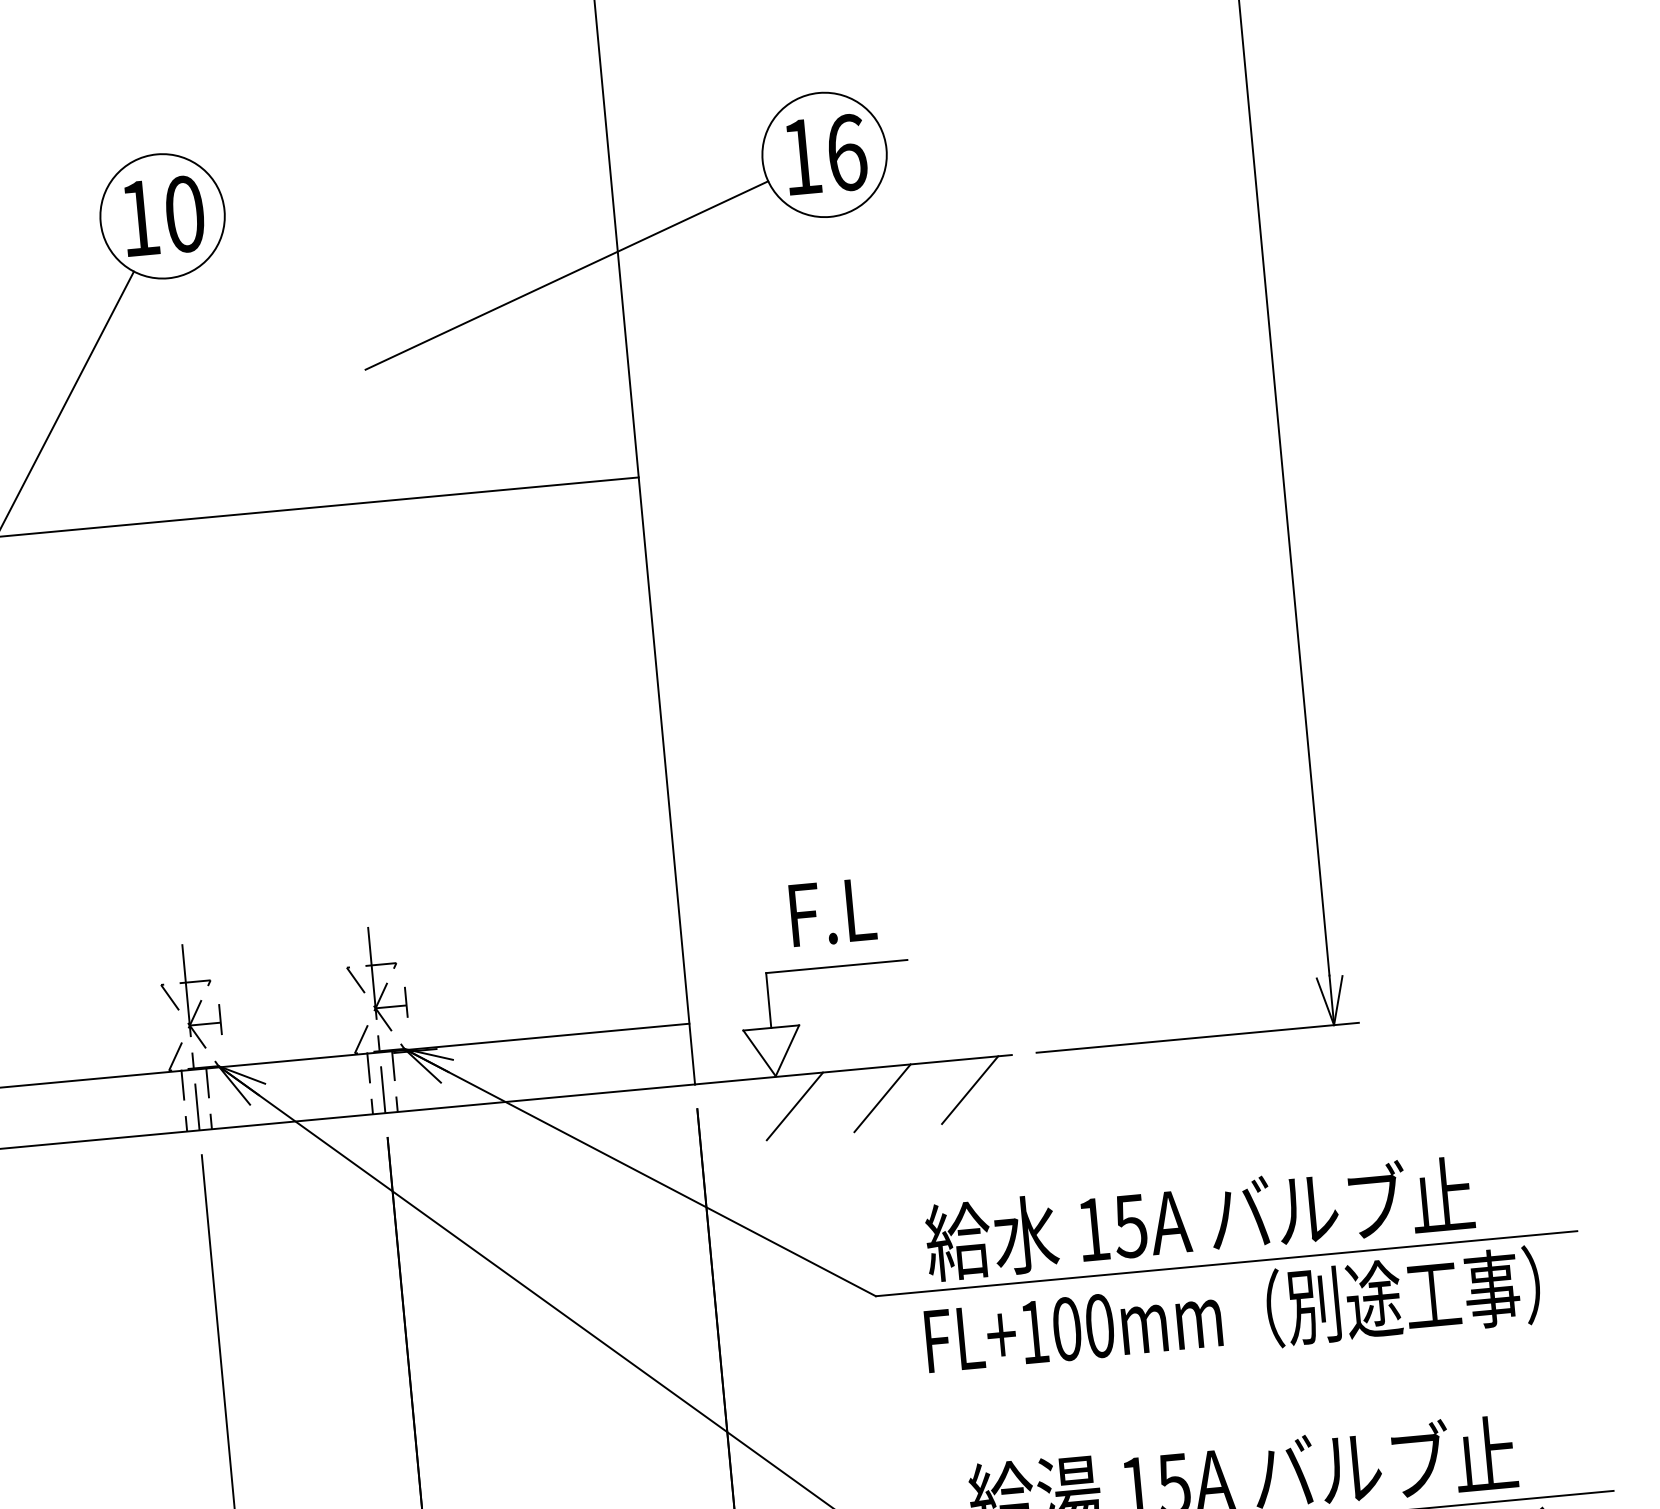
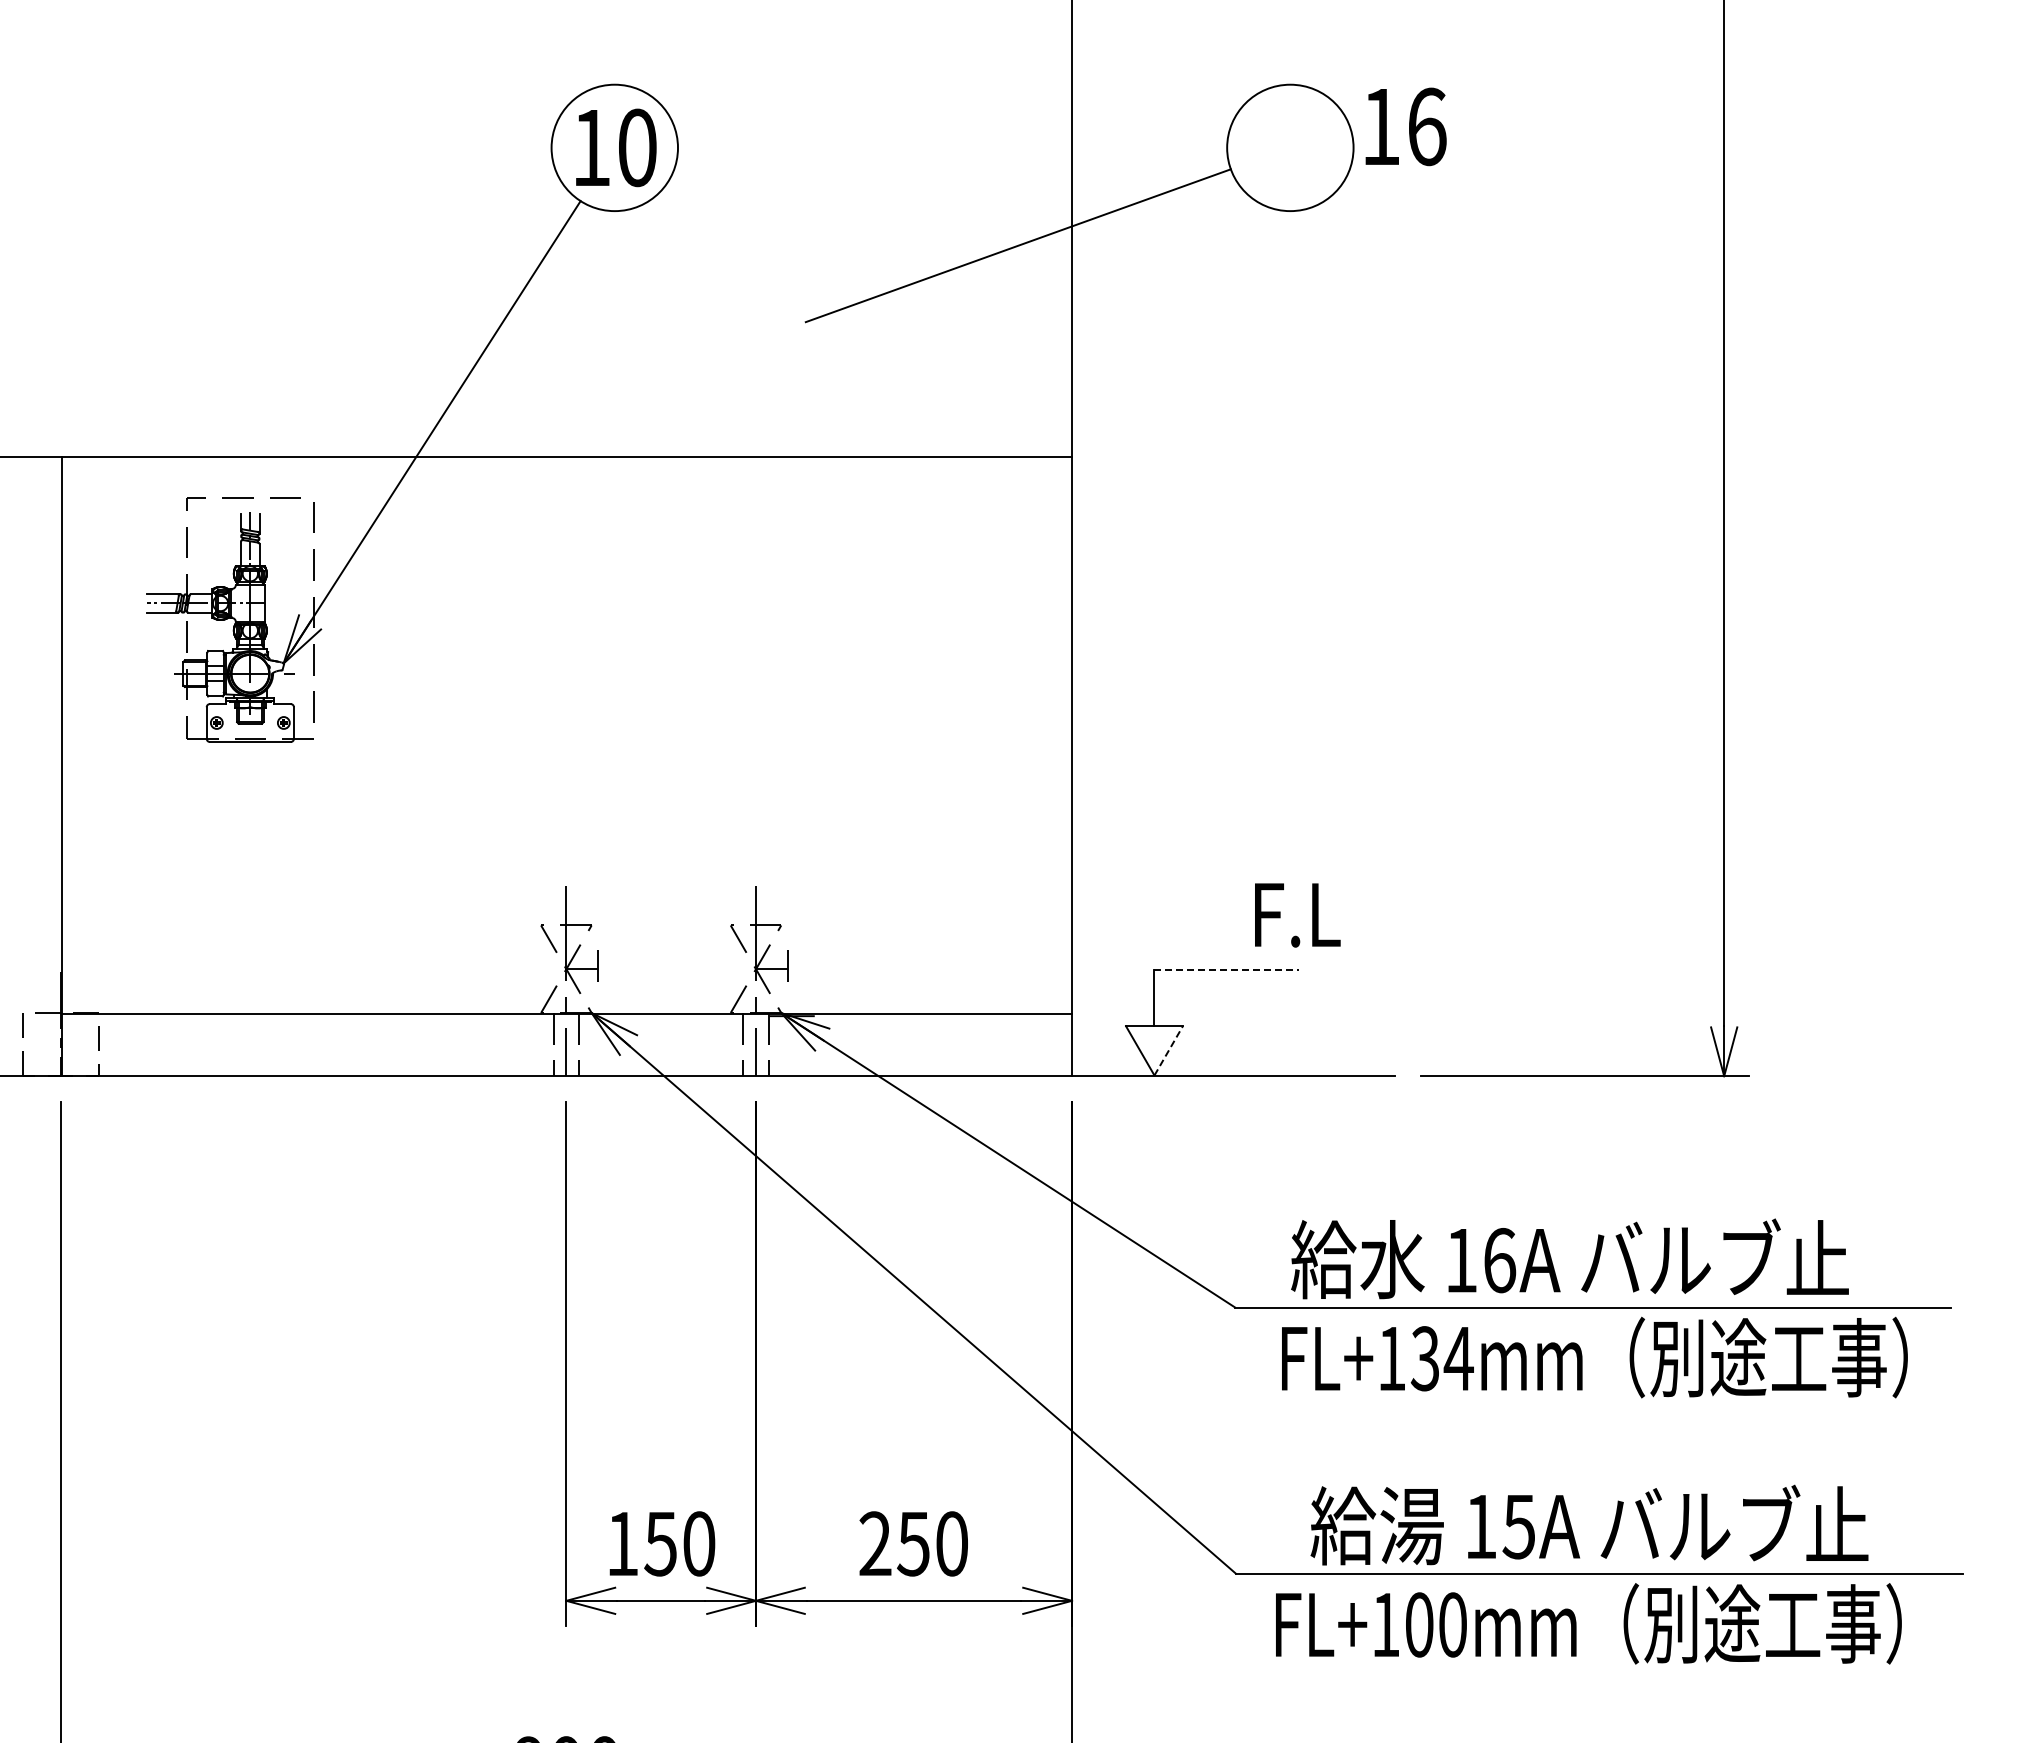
text: (825, 154) -> (1405, 126), moved
text: (832, 912) -> (1297, 915), moved
line: (837, 966) -> (1227, 970), solid -> dashed
line: (787, 1050) -> (1168, 1050), solid -> dashed
line: (969, 1089) -> (1349, 1107), removed
line: (882, 1097) -> (1260, 1107), removed
line: (794, 1106) -> (1170, 1107), removed
text: (1130, 1226) -> (1499, 1260), 15A -> 16A
text: (1082, 1327) -> (1441, 1358), FL+100mm -> FL+134mm

